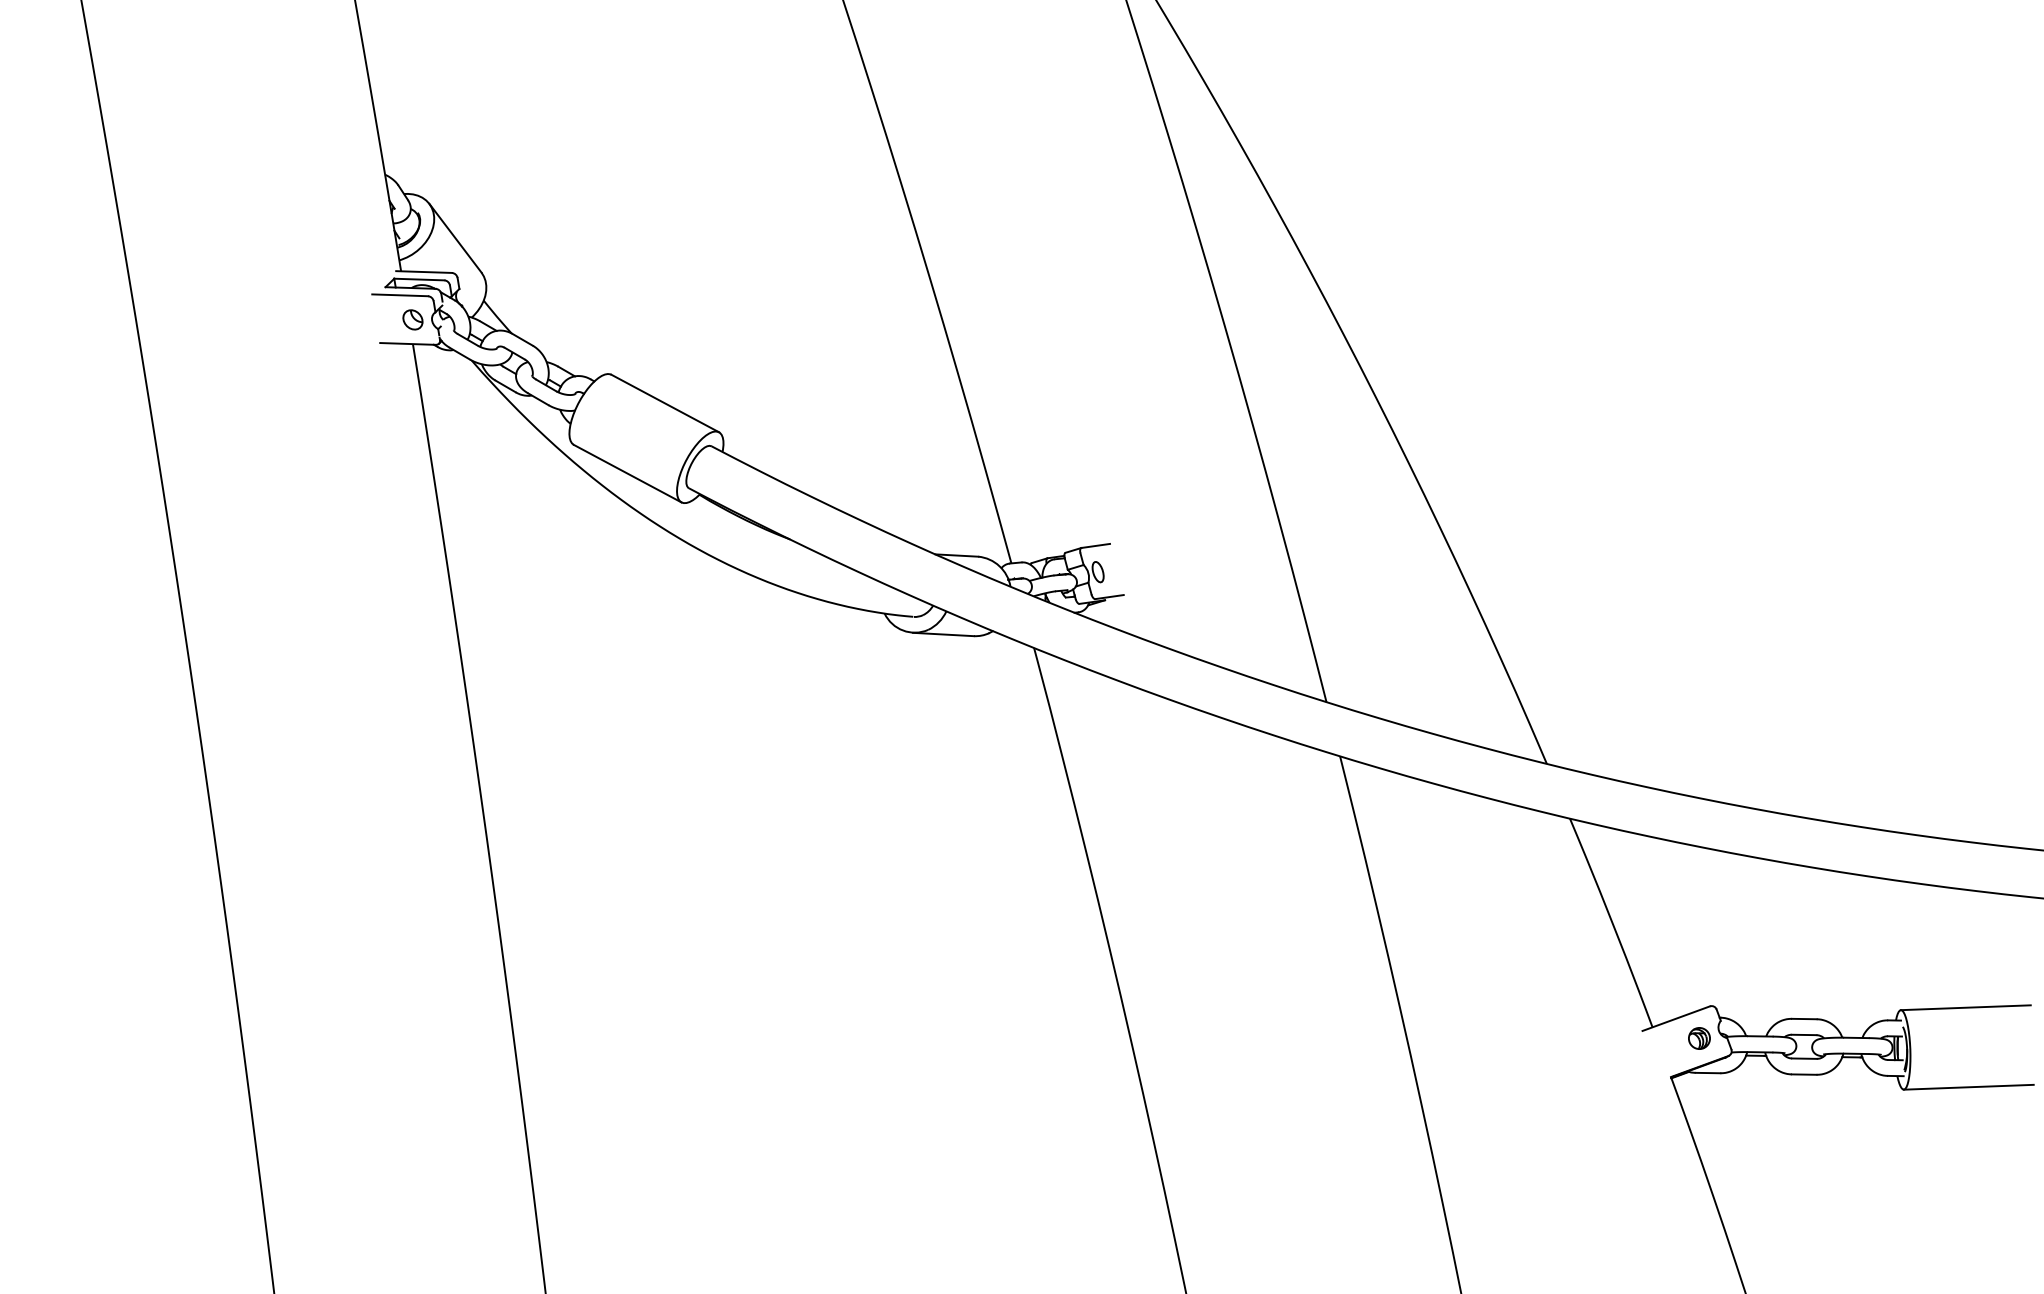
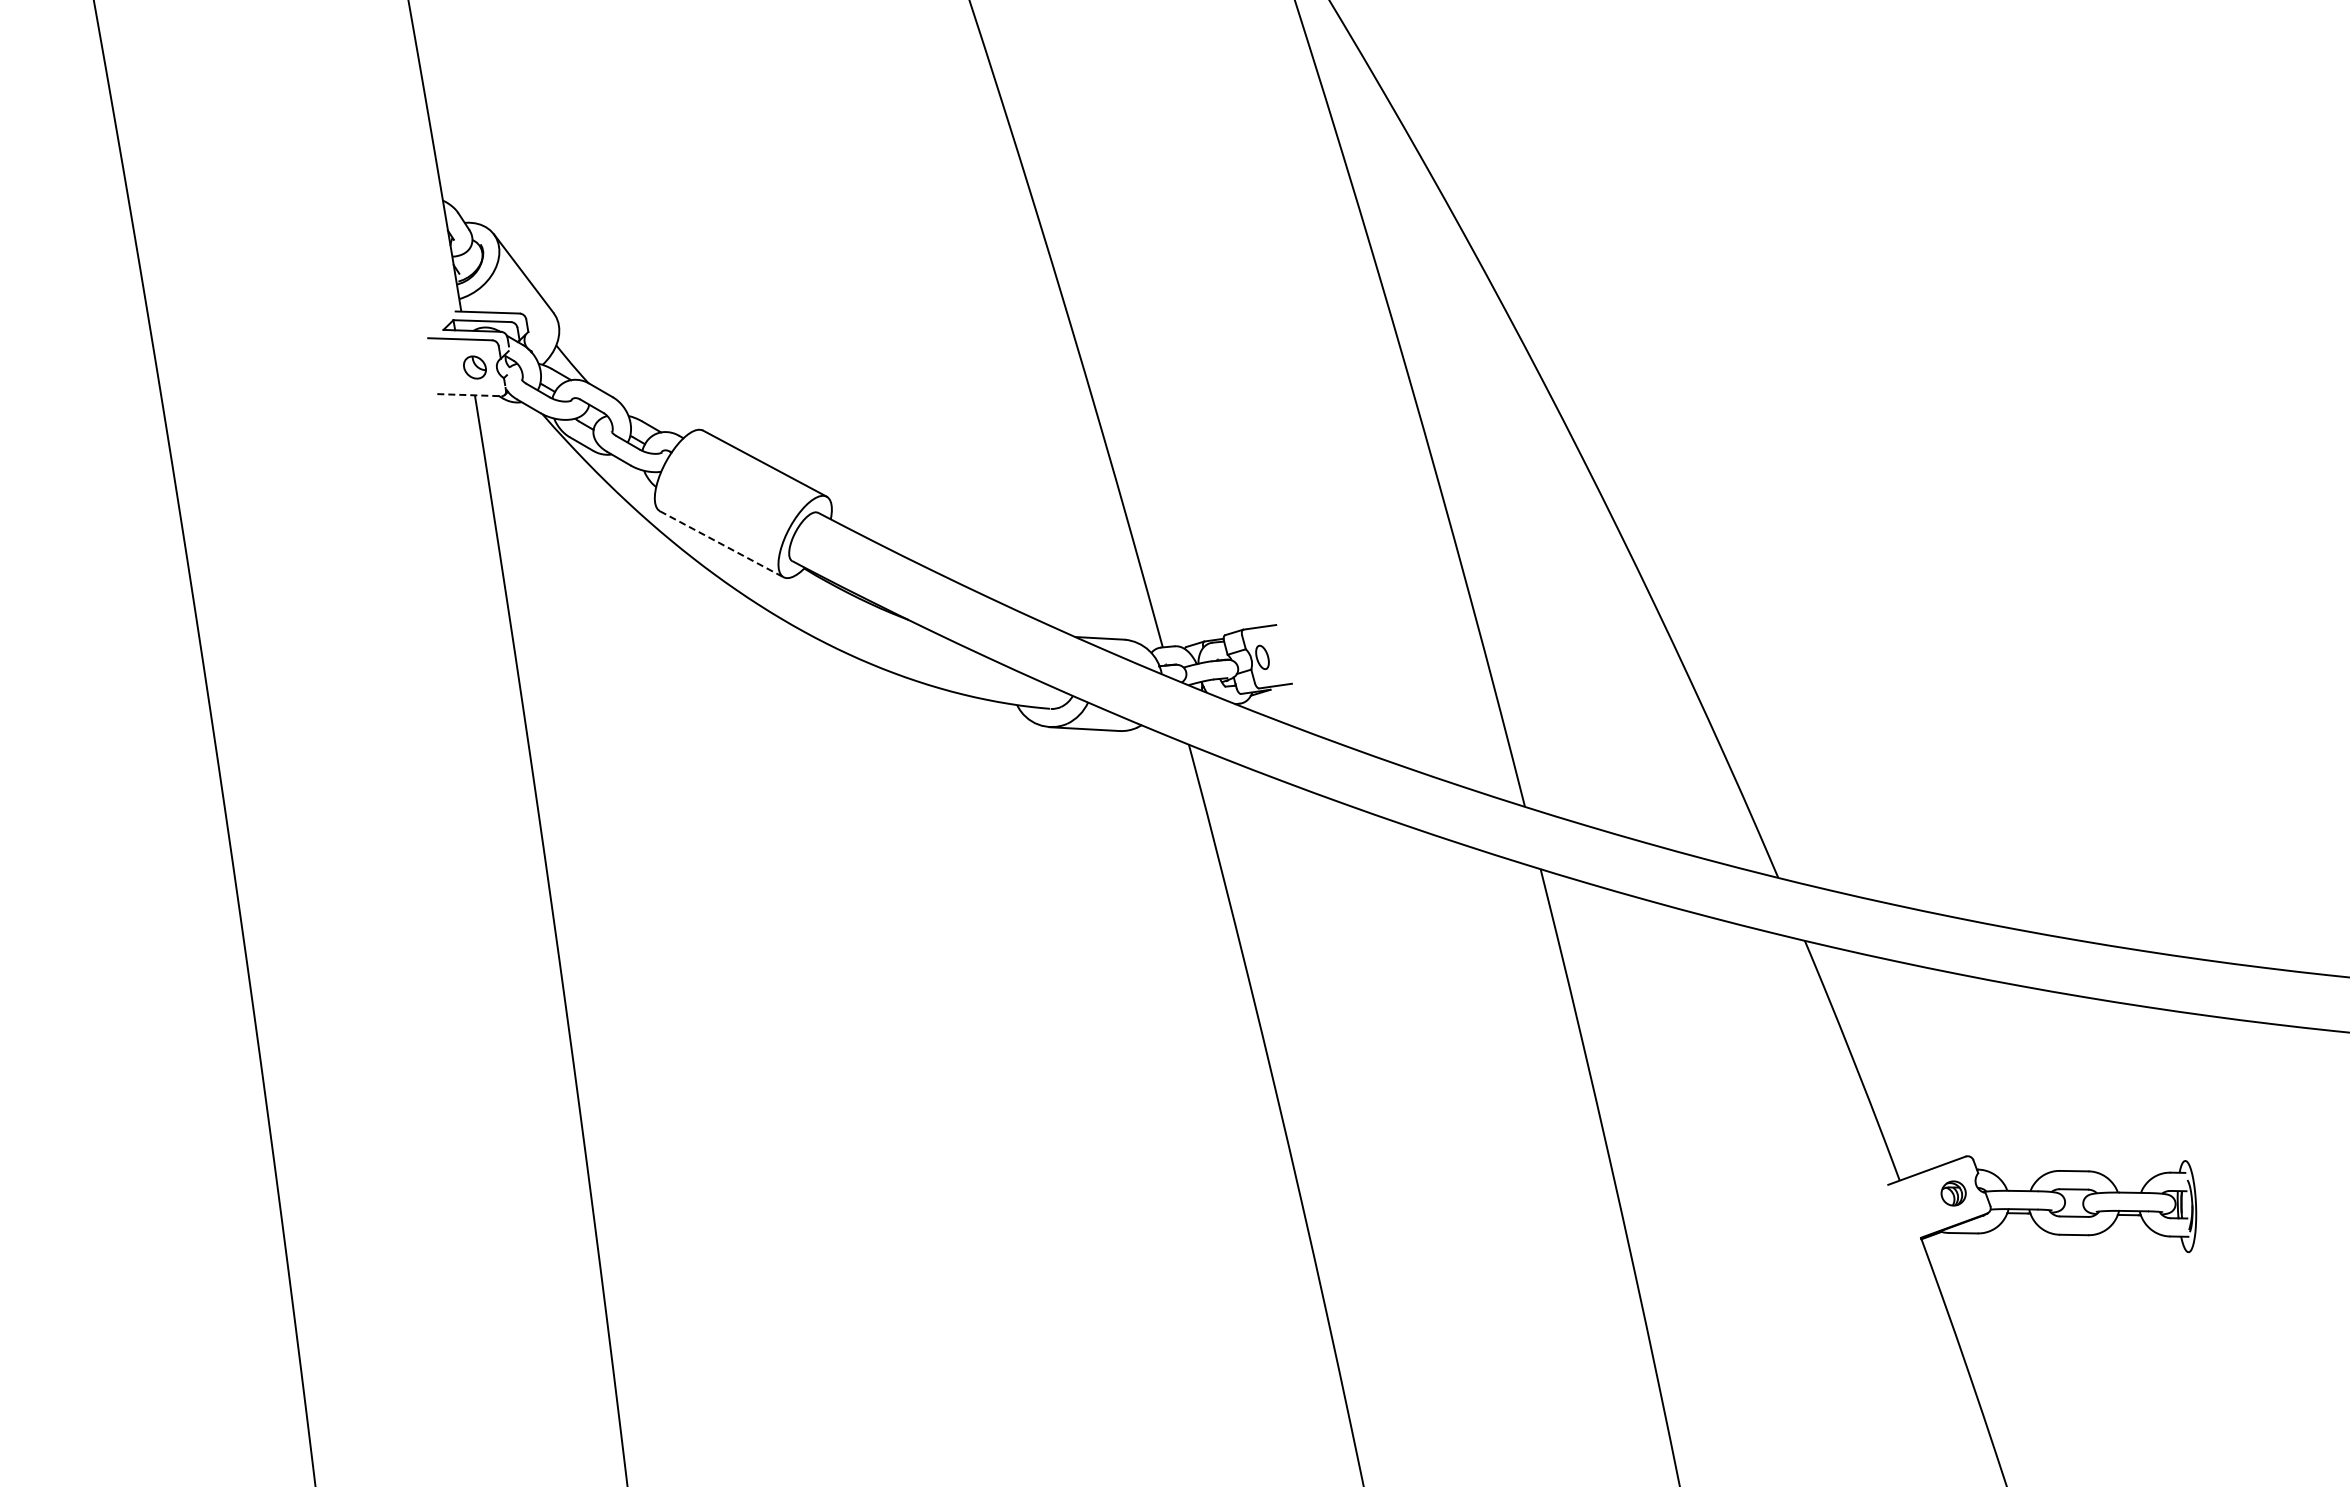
line: (408, 344) -> (469, 395), solid -> dashed
line: (628, 473) -> (722, 544), solid -> dashed
line: (1965, 1007) -> (2259, 1157), removed
line: (1968, 1087) -> (2262, 1249), removed

